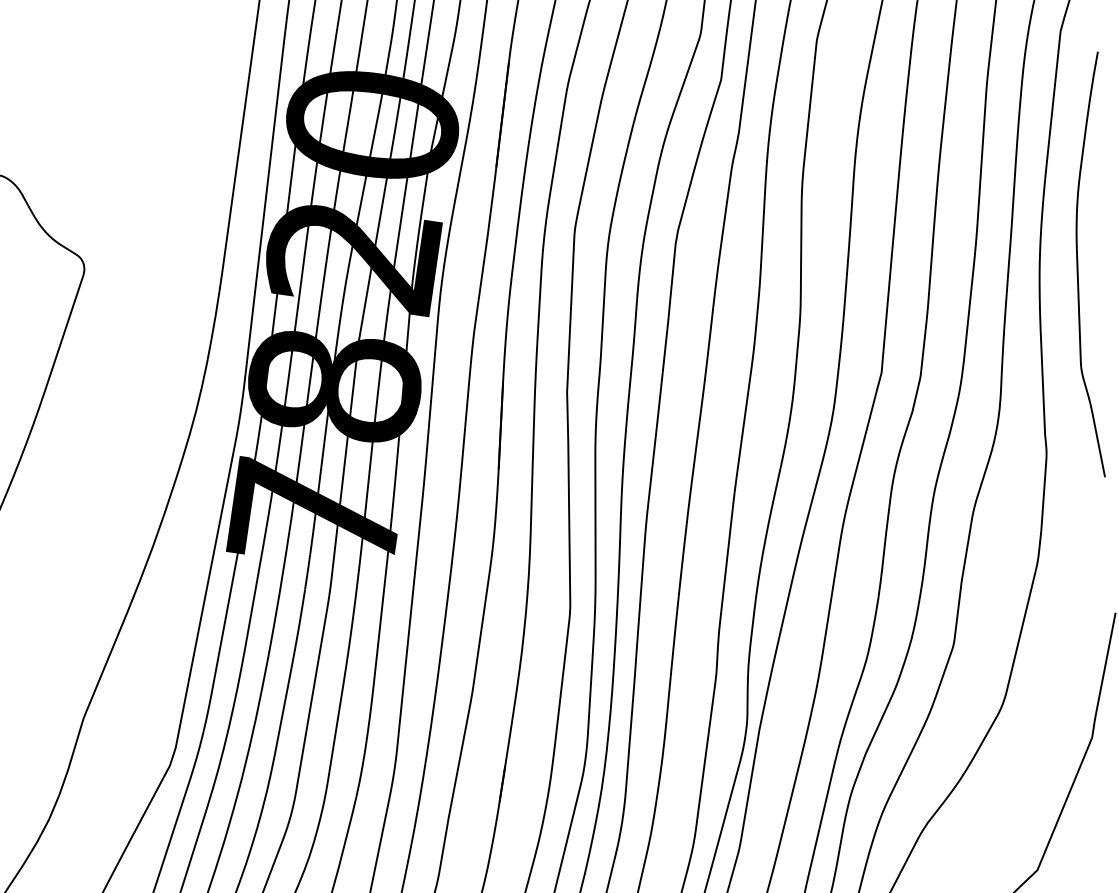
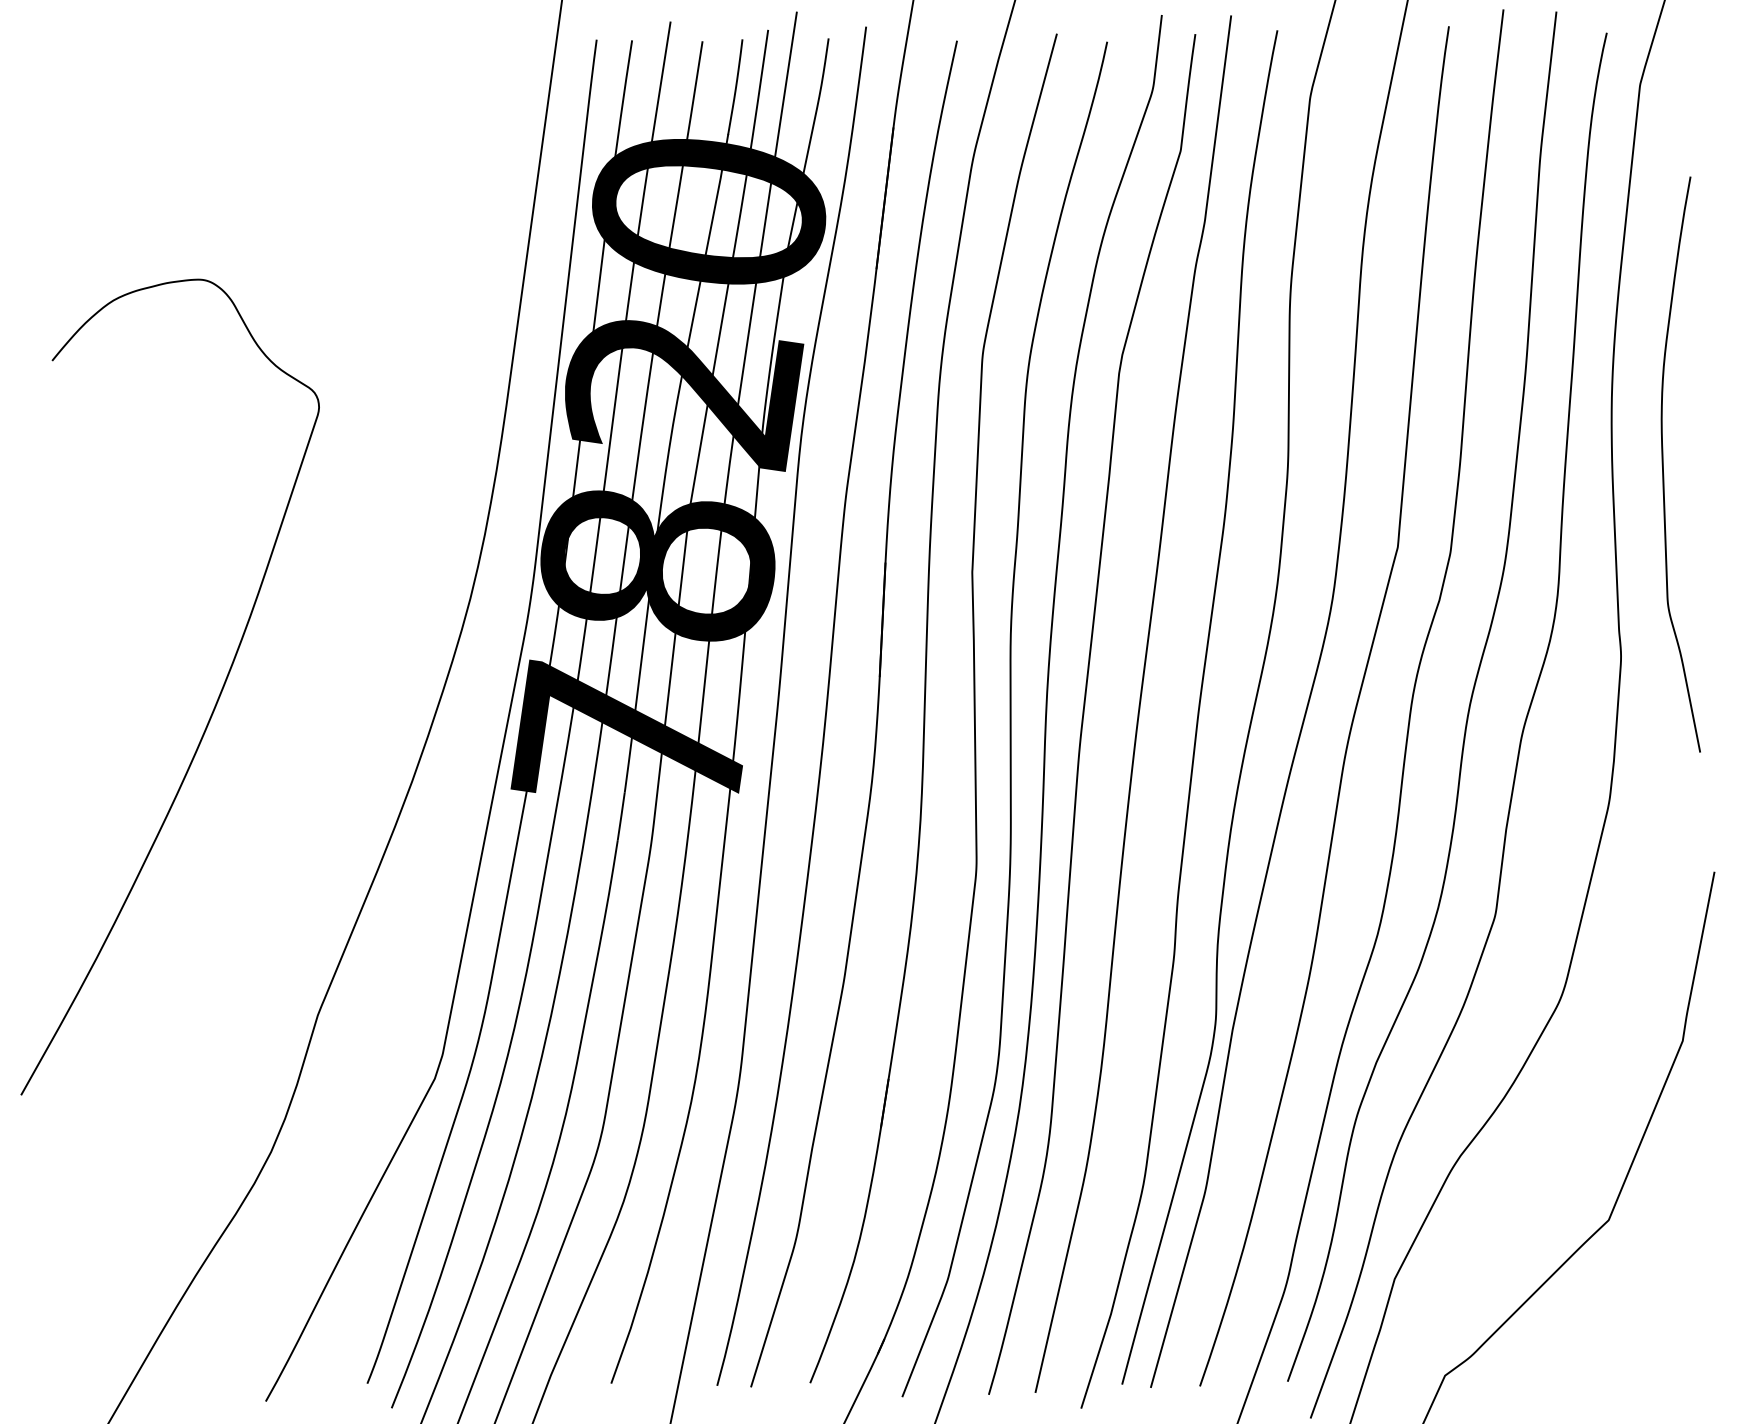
curve: (1077, 264) -> (1663, 464), moved

